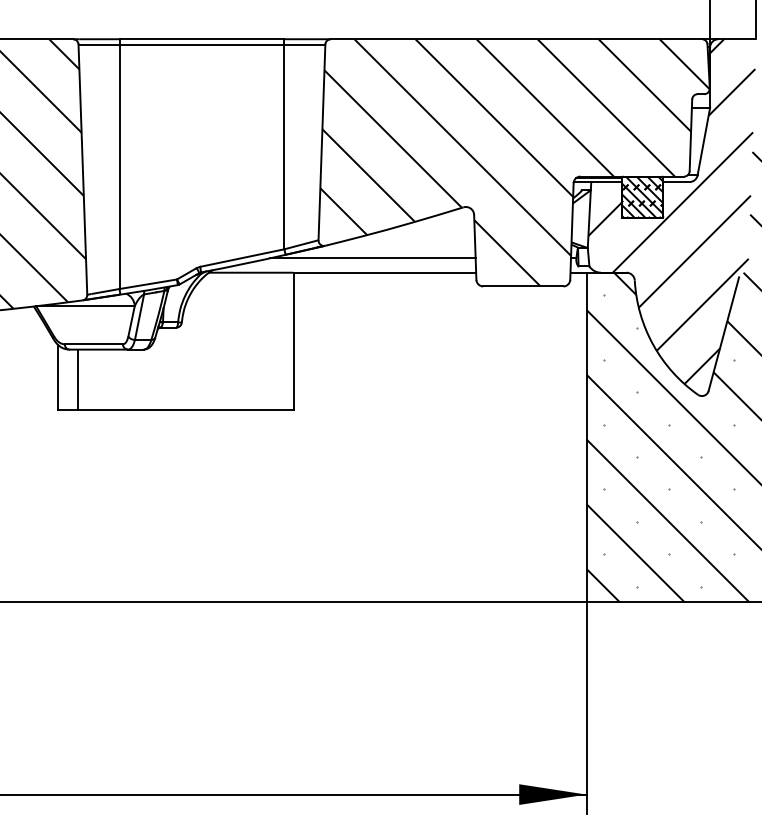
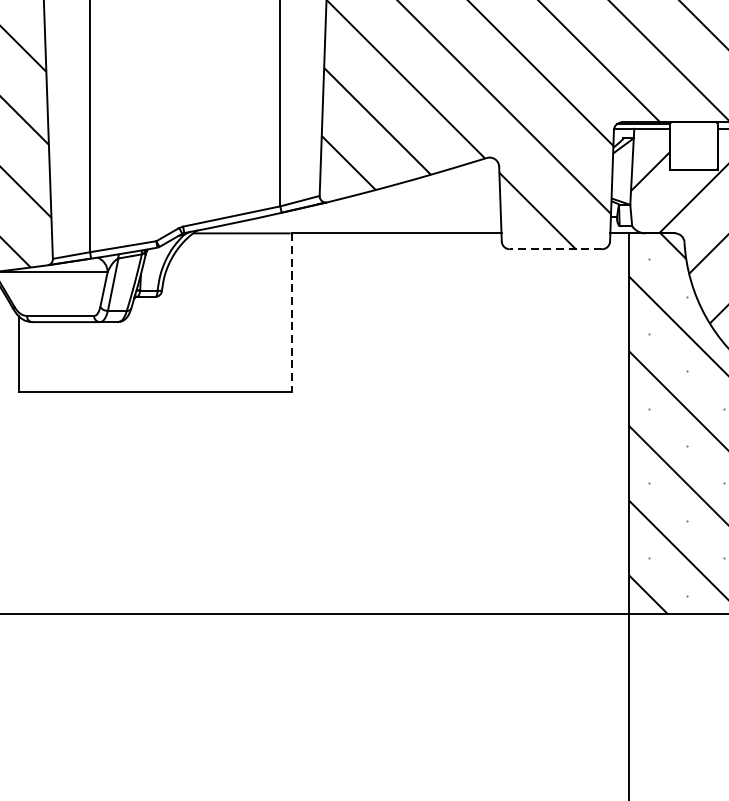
hatch: (642, 196) -> (693, 145), removed
line: (372, 258) -> (381, 216), removed
line: (522, 286) -> (554, 249), solid -> dashed
line: (294, 341) -> (291, 312), solid -> dashed
line: (77, 379) -> (41, 356), removed

